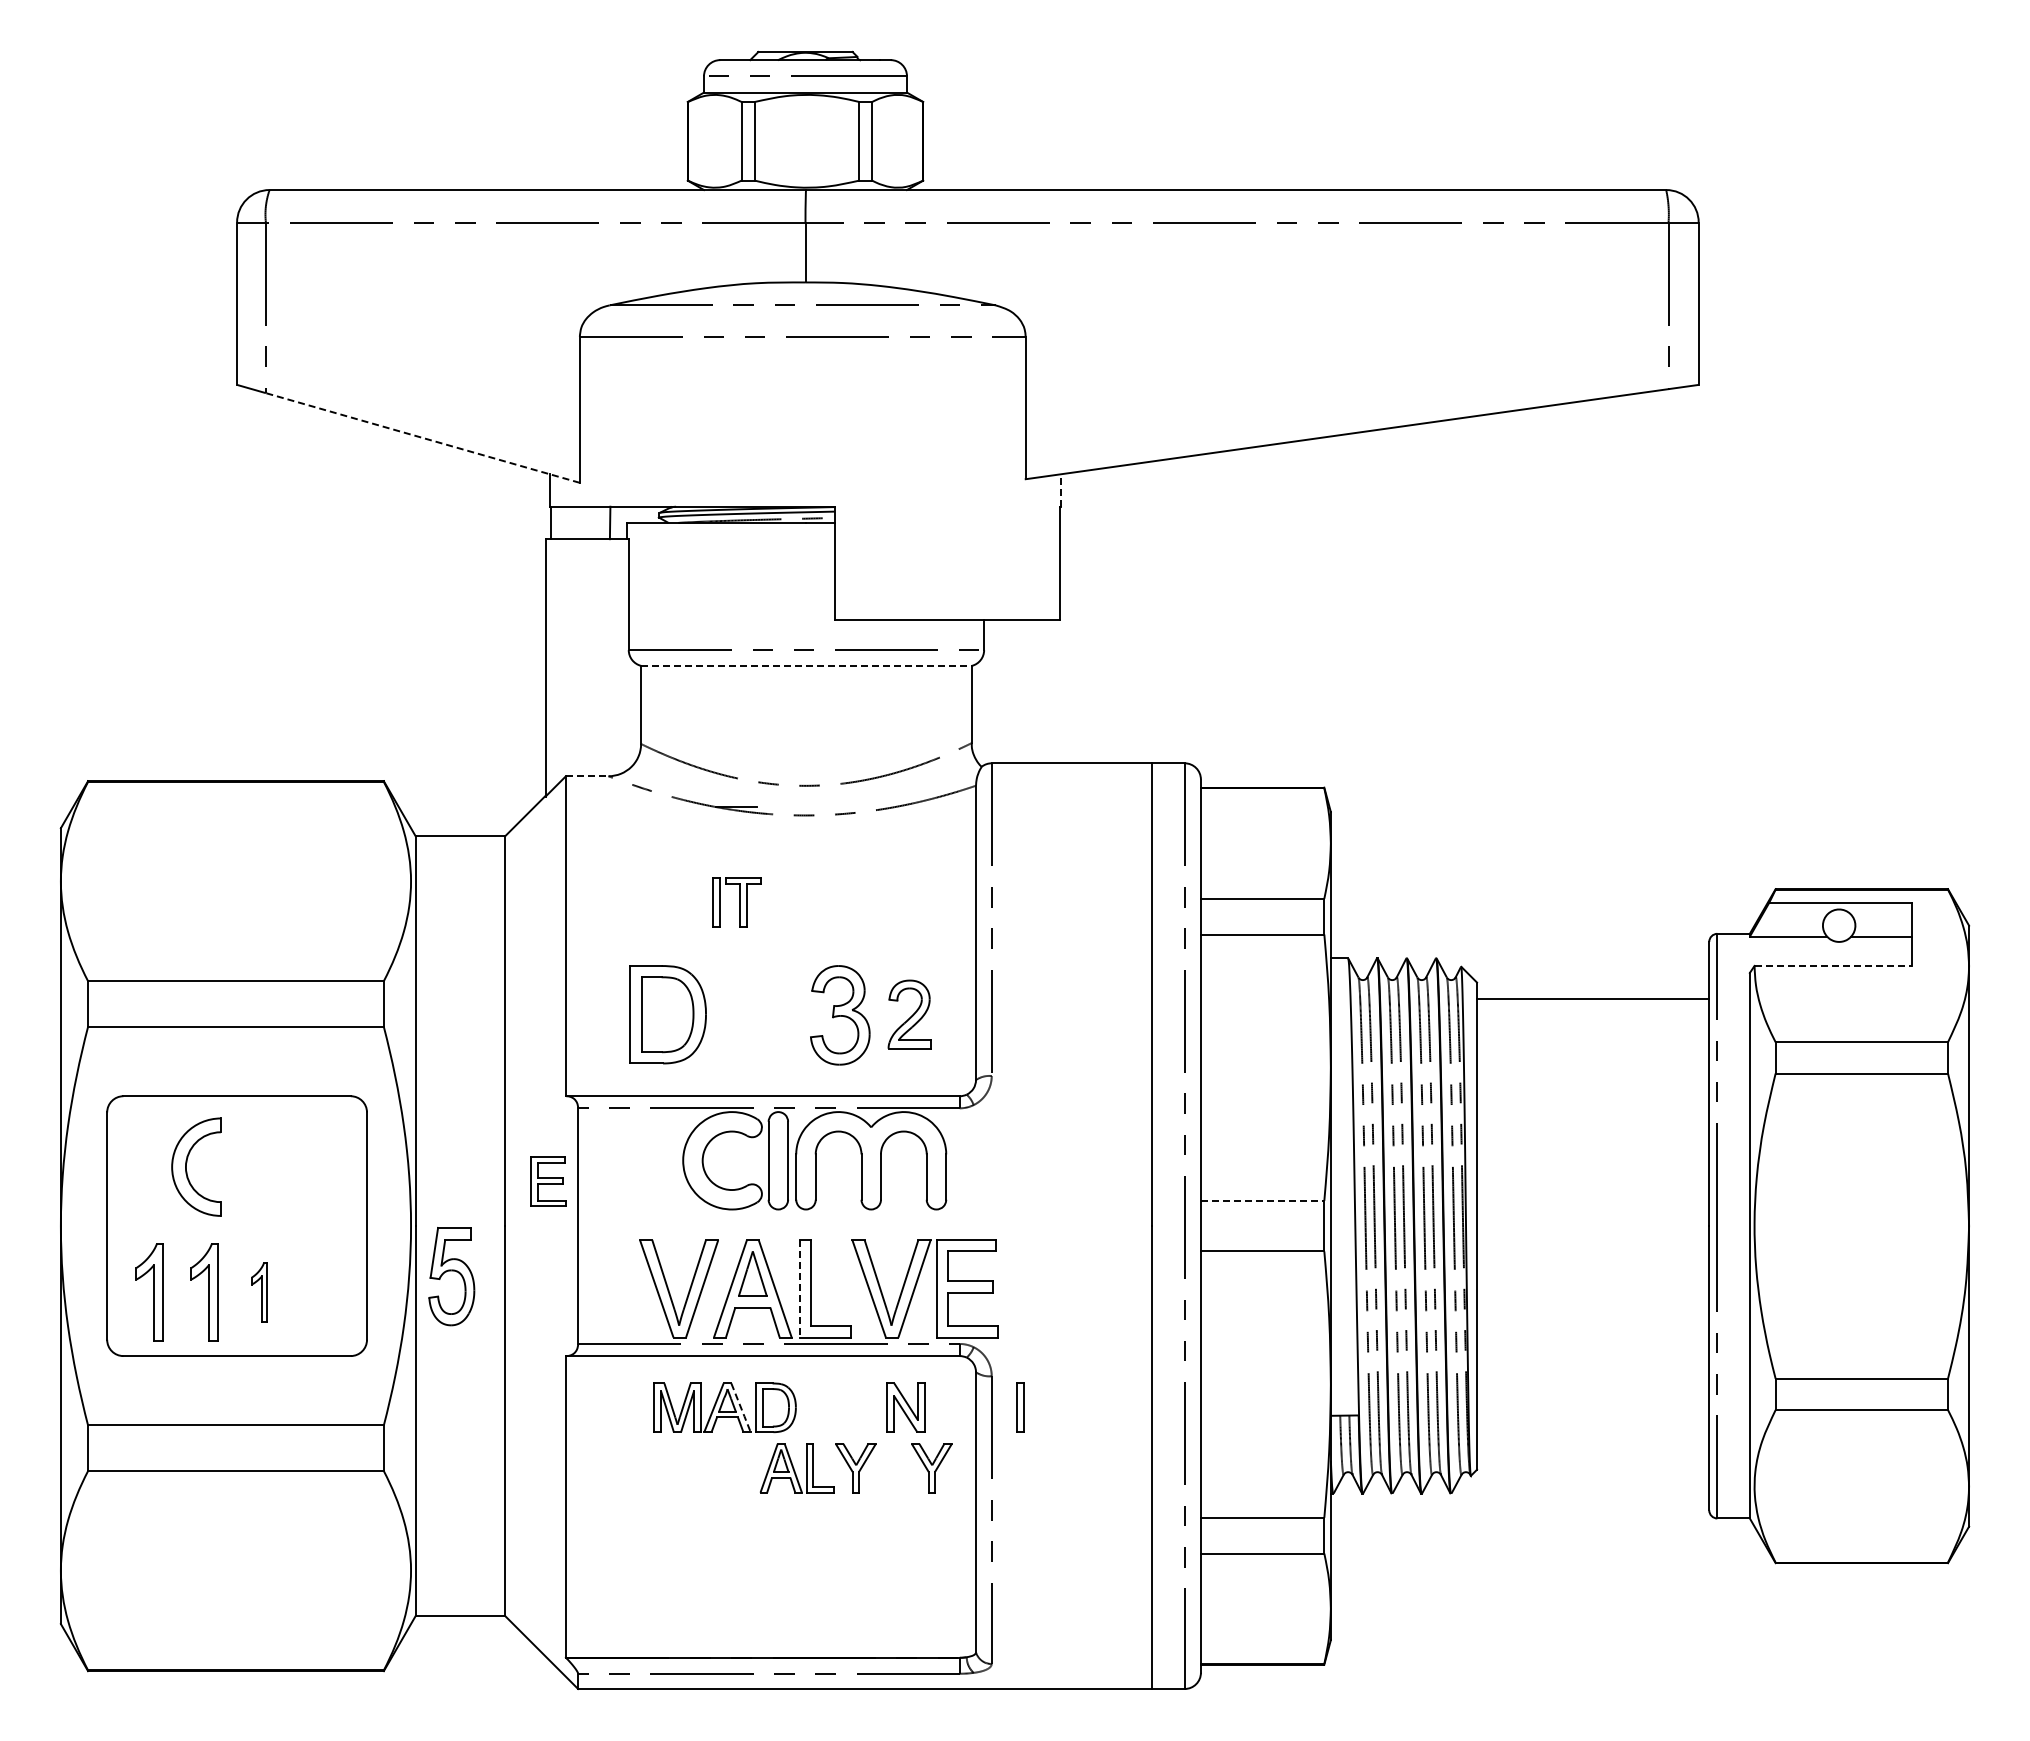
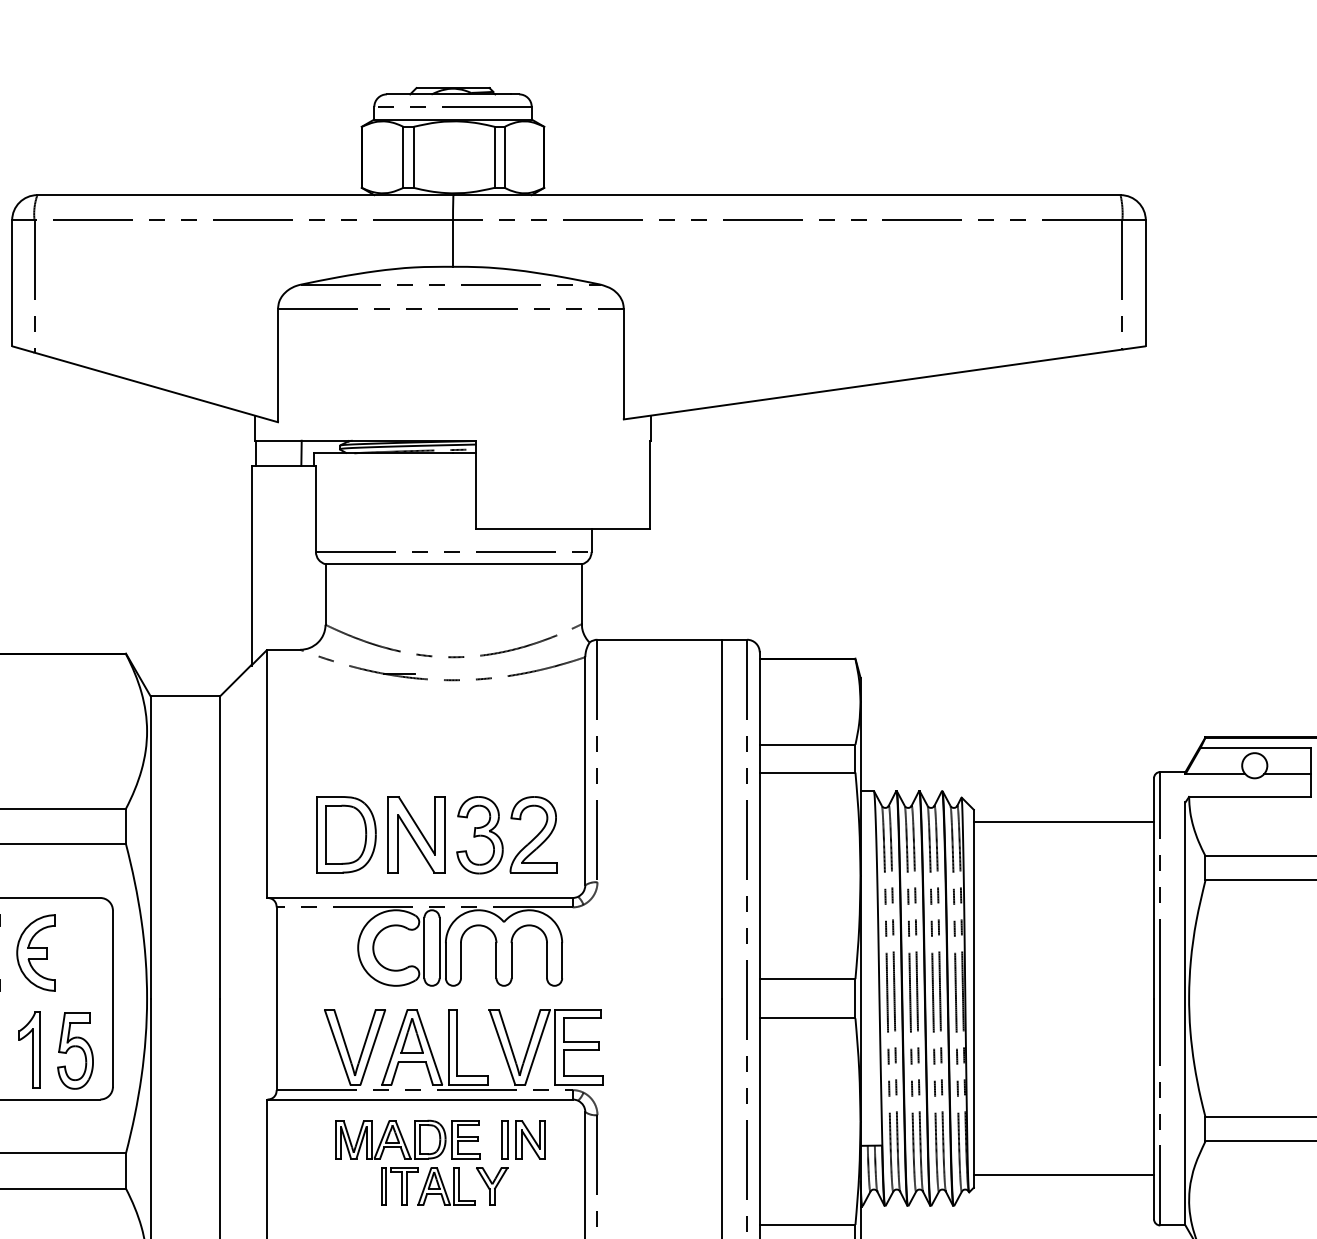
line: (422, 437) -> (155, 387), dashed -> solid
line: (1061, 489) -> (651, 427), dashed -> solid
line: (807, 665) -> (454, 563), dashed -> solid
line: (587, 776) -> (283, 650), dashed -> solid
part: (736, 902) -> (399, 1186), moved
line: (1833, 965) -> (1250, 796), dashed -> solid
part: (758, 1014) -> (416, 834), added
part: (909, 1014) -> (533, 834), size x1.43
part: (267, 1166) -> (35, 952), added
part: (548, 1181) -> (466, 1139), moved
line: (1262, 1200) -> (807, 978), dashed -> solid
part: (451, 1276) -> (75, 1050), moved
line: (799, 1288) -> (448, 1047), dashed -> solid
part: (259, 1292) -> (29, 1050), size x1.67
part: (1020, 1407) -> (505, 1139), moved
line: (741, 1408) -> (403, 1140), dashed -> solid
line: (1593, 1453) -> (1064, 1175), added
part: (931, 1468) -> (550, 1186), removed

